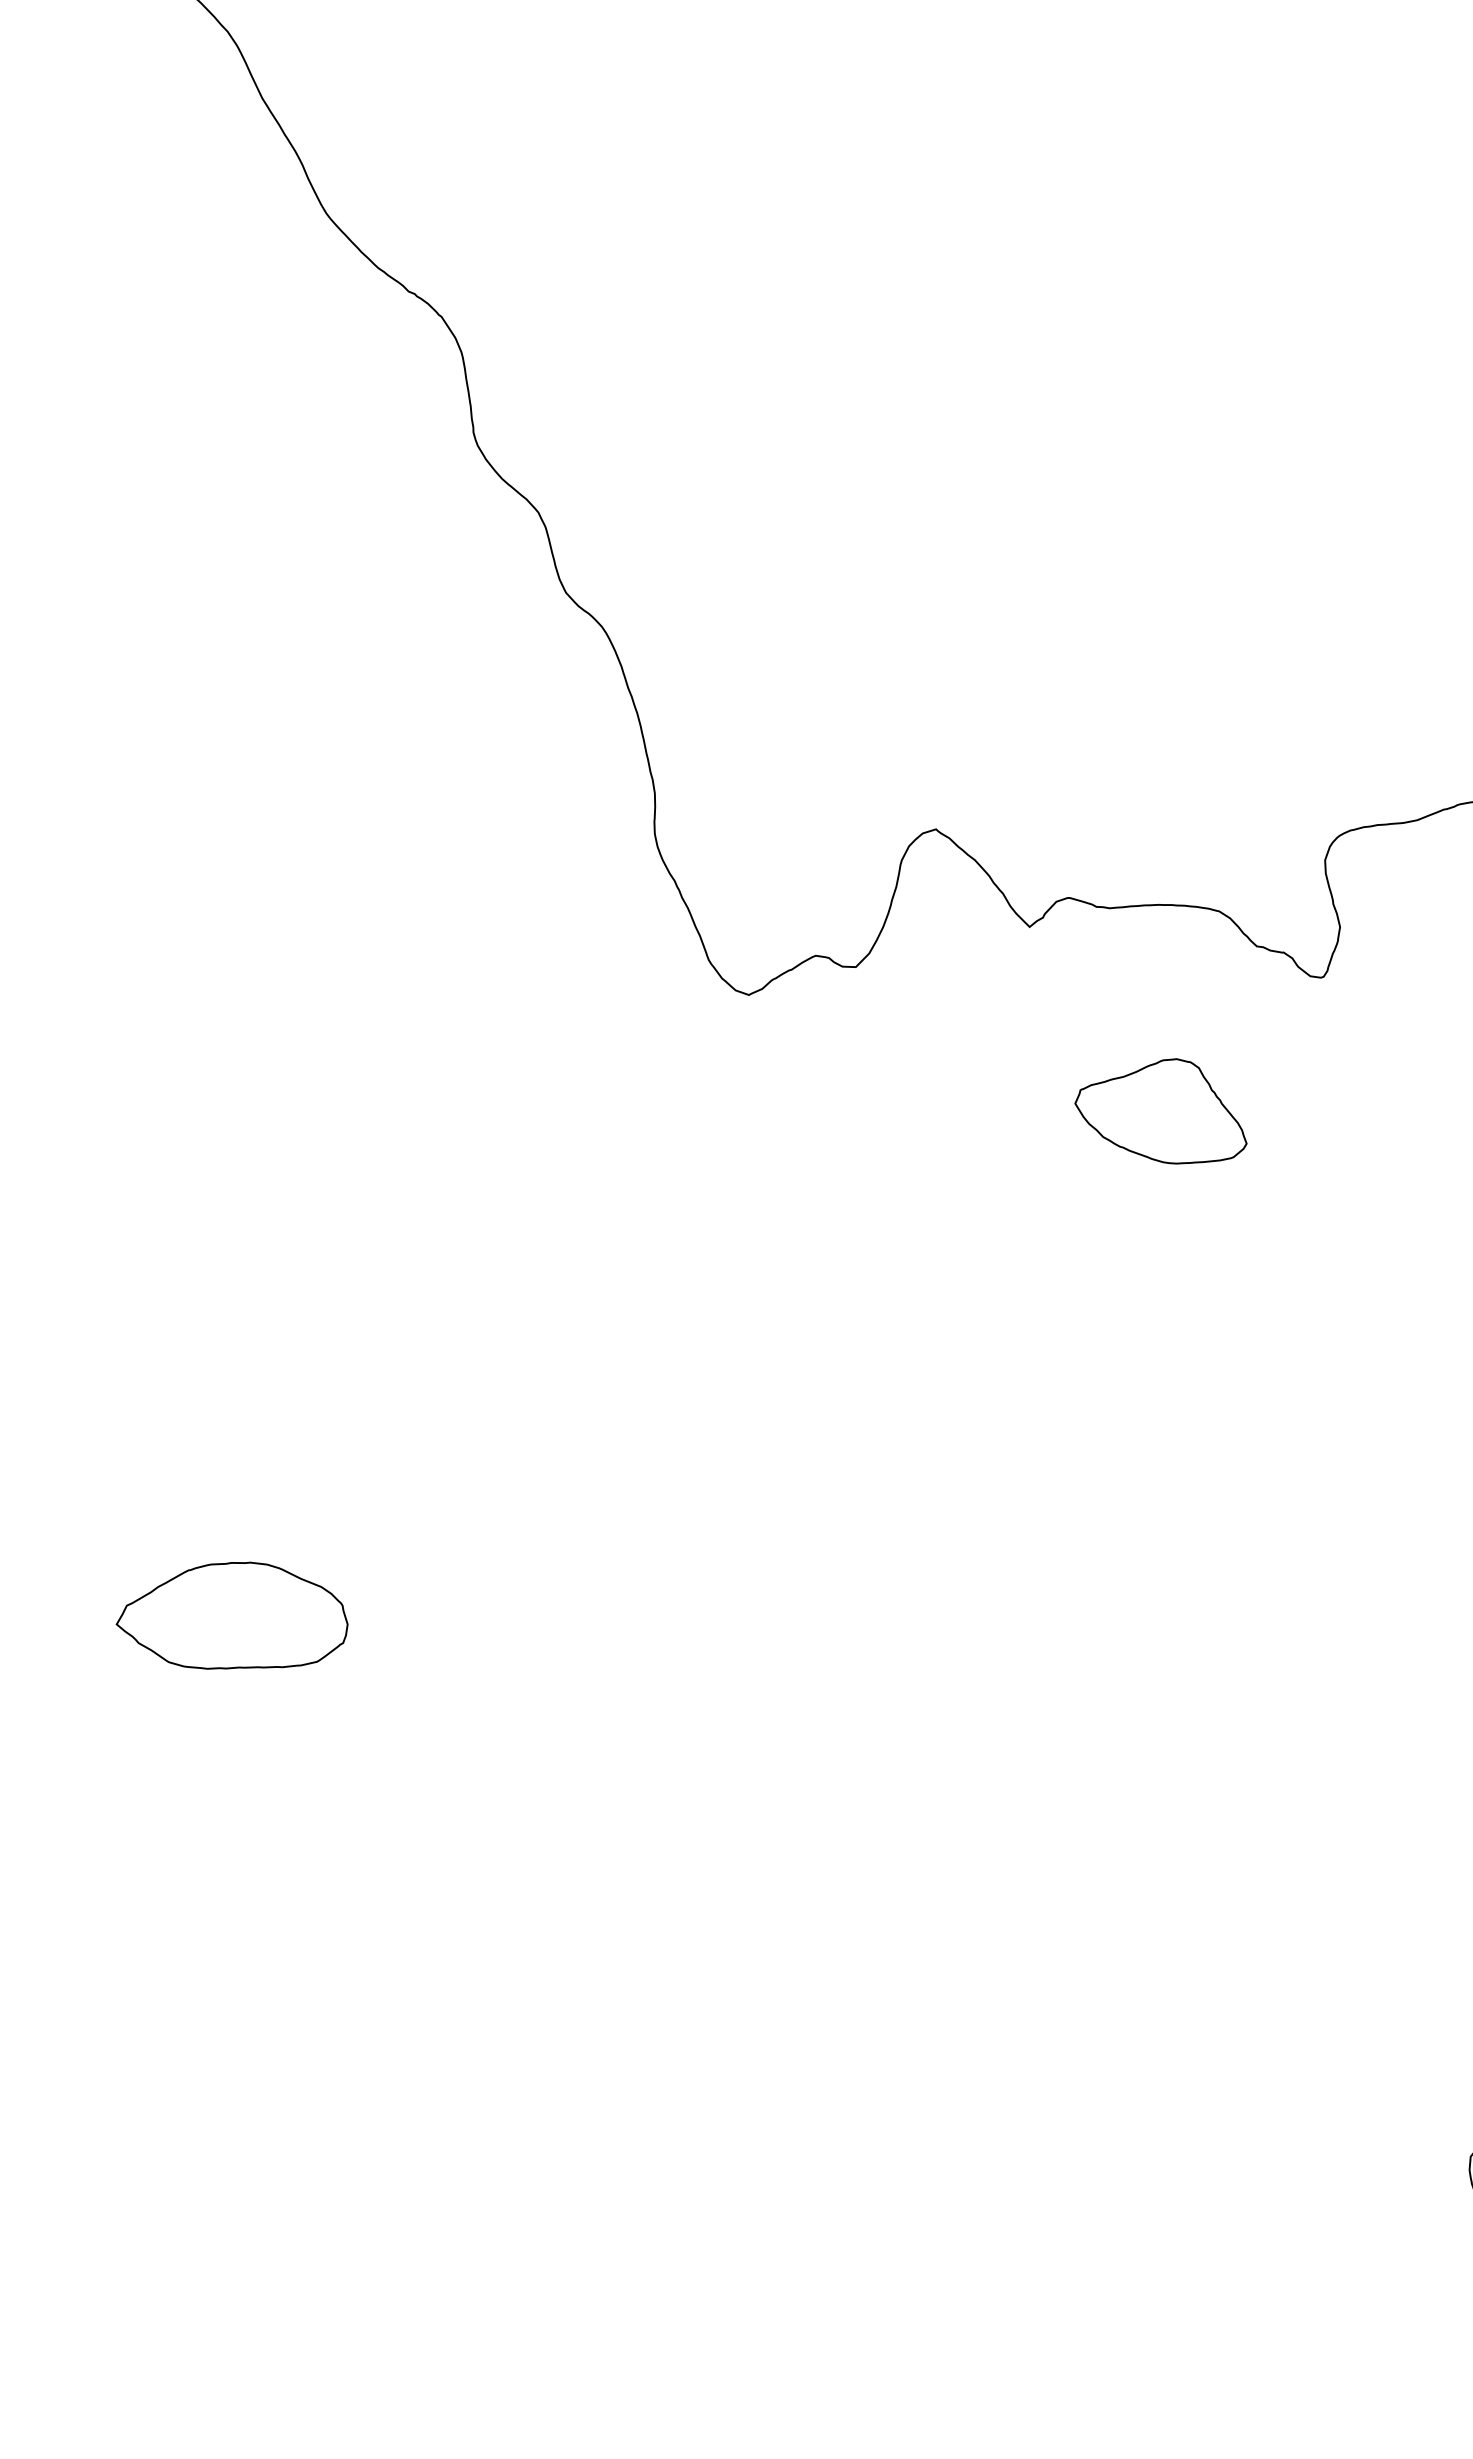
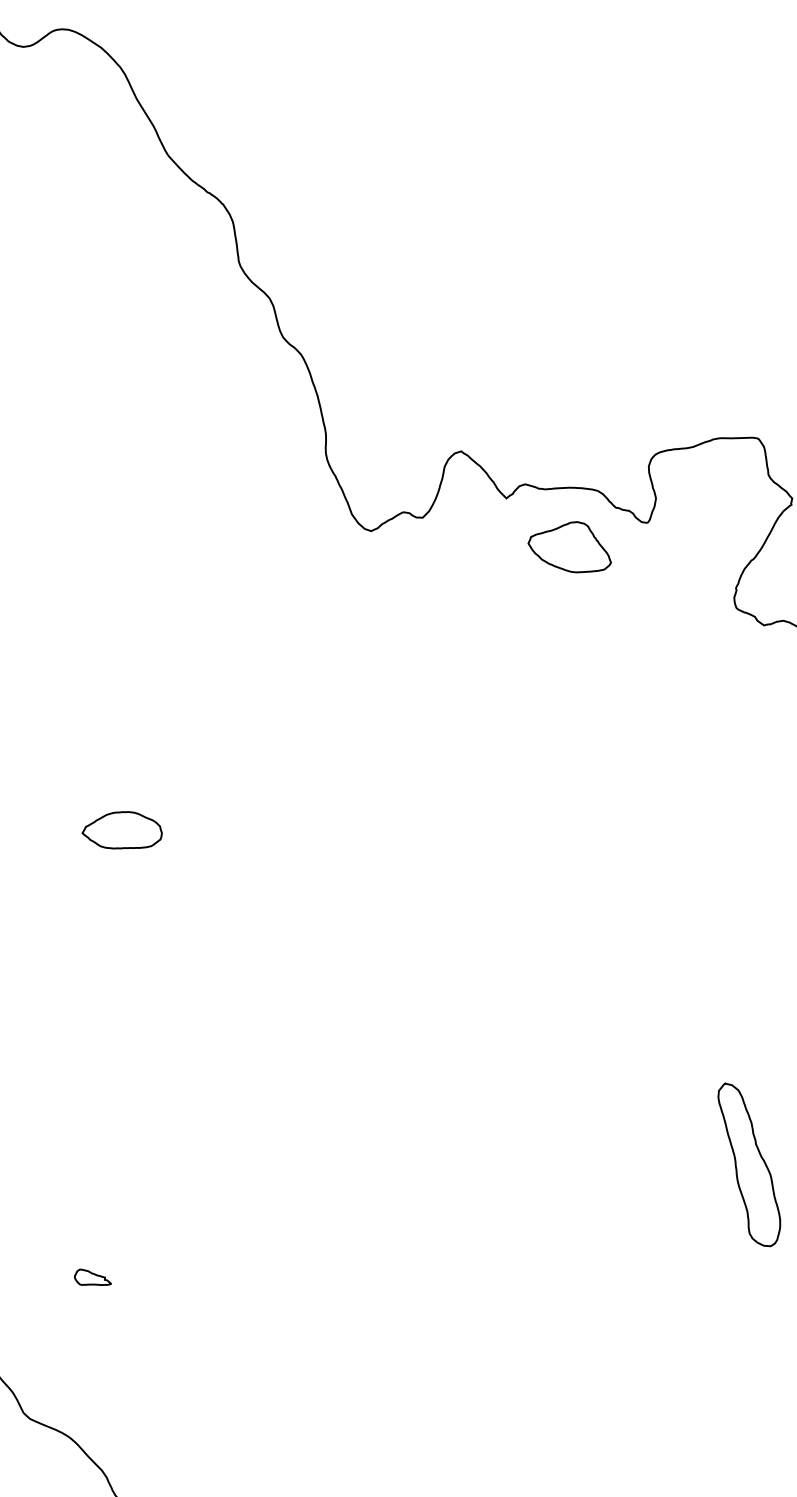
part: (1160, 1111) -> (569, 547), moved
part: (230, 1616) -> (121, 830), size x0.71

